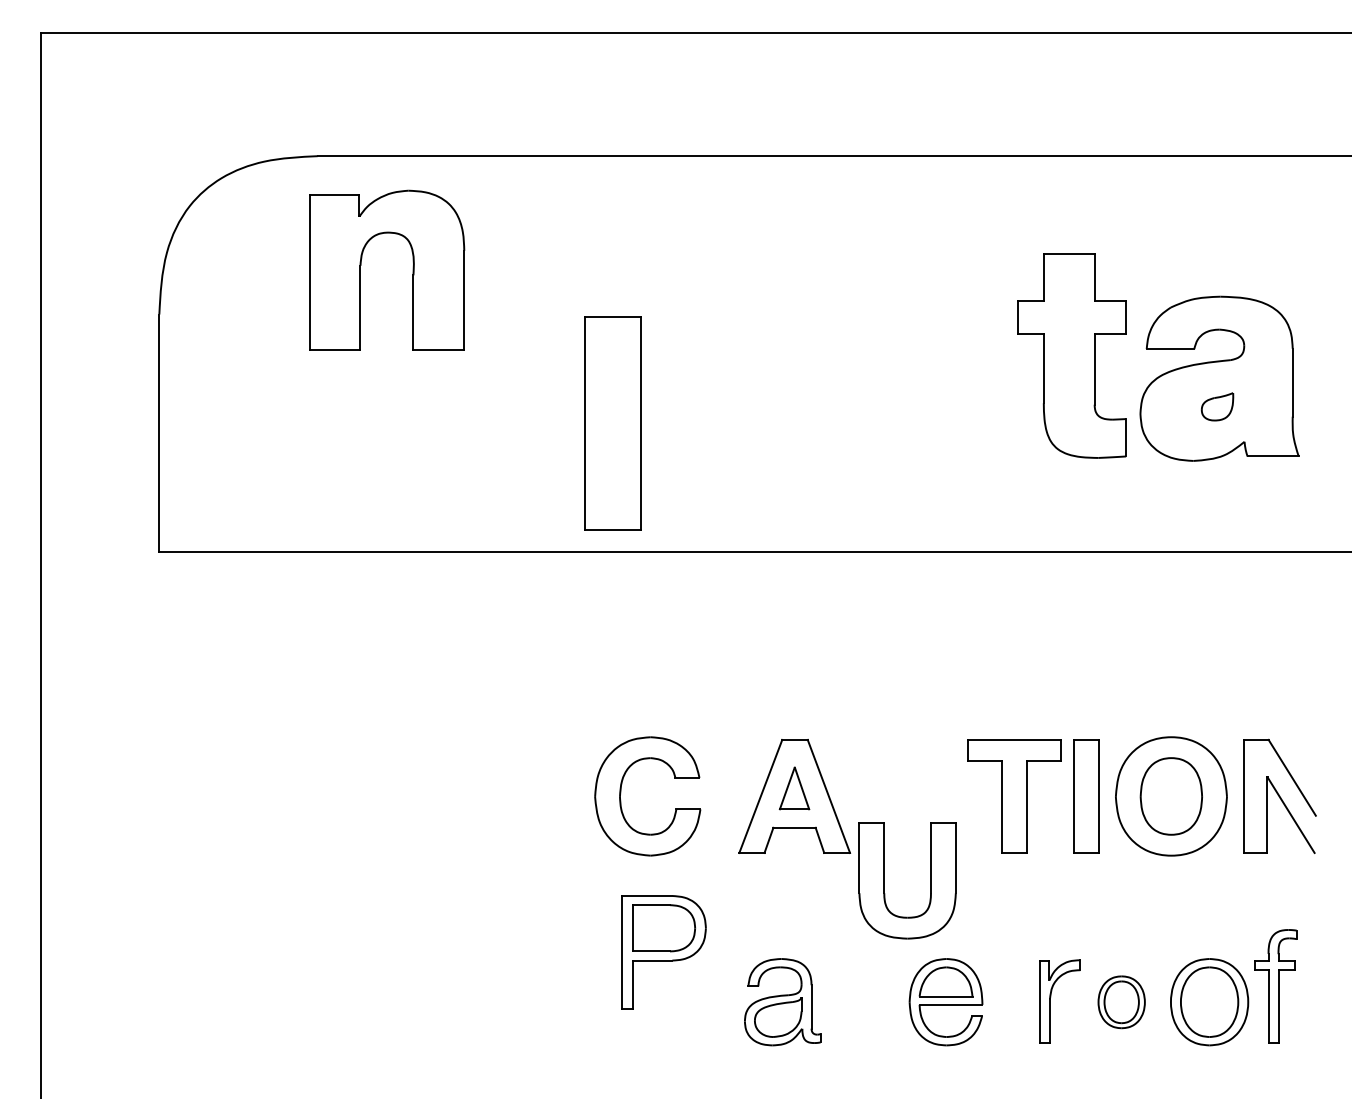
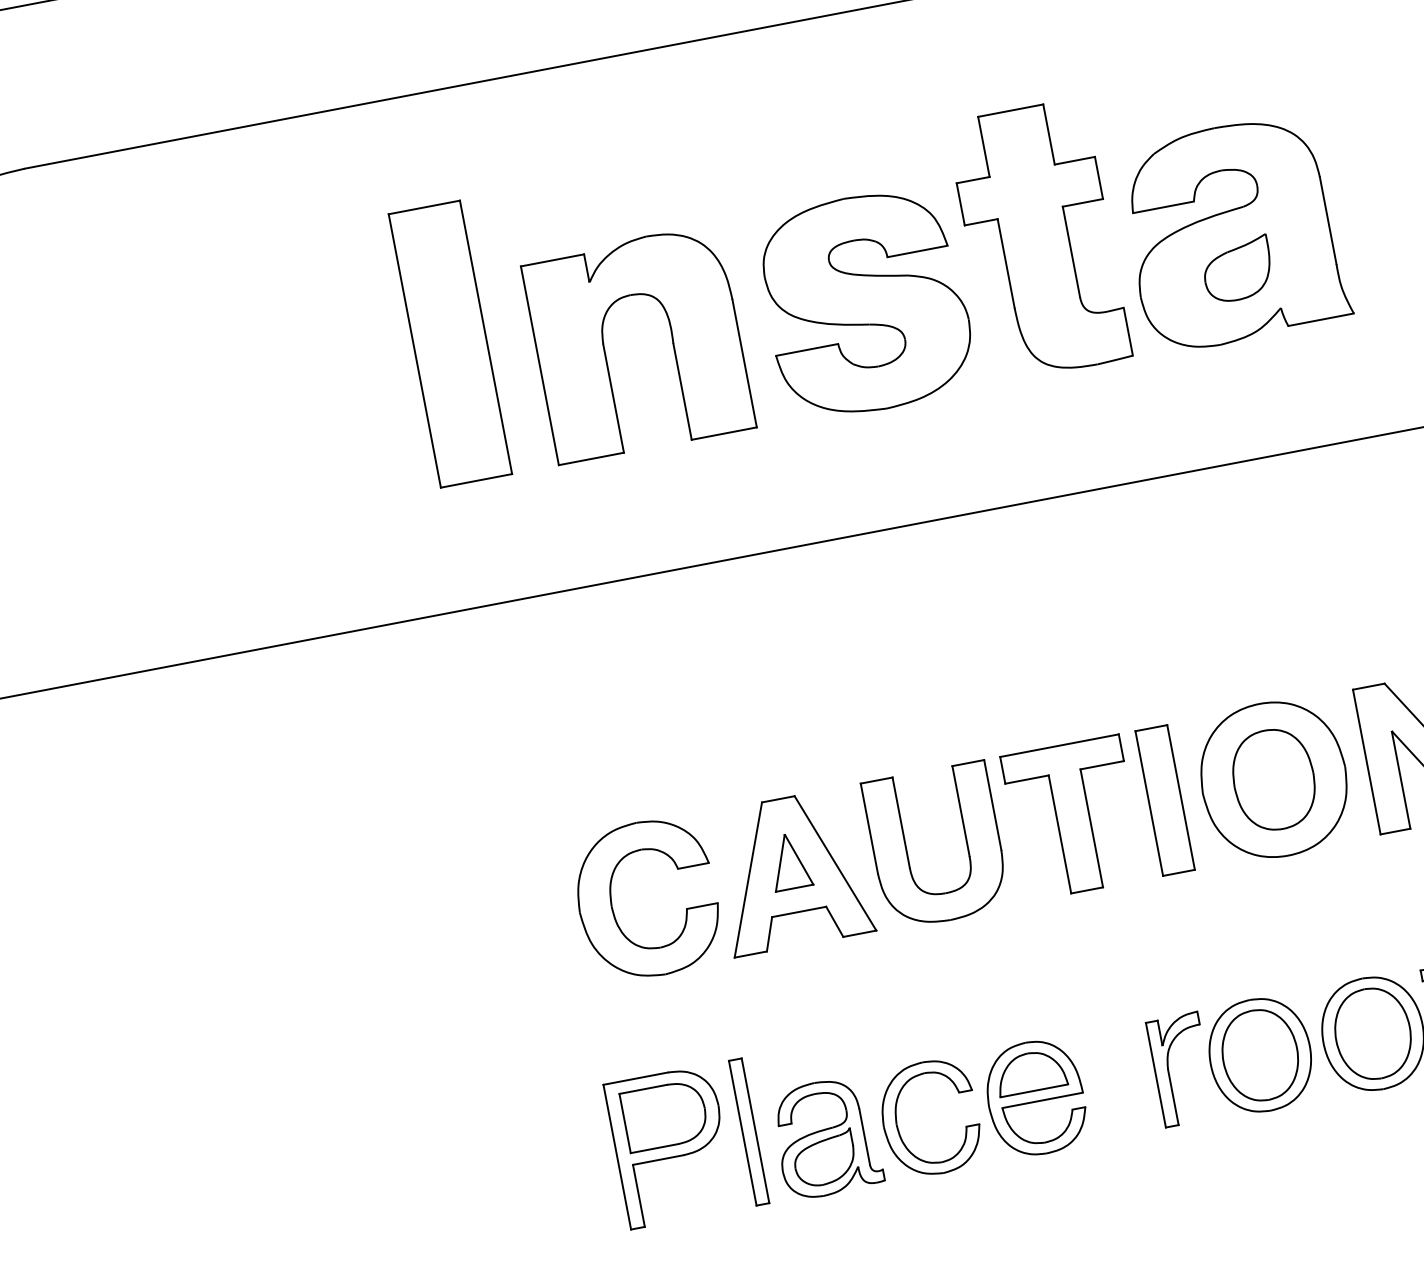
part: (412, 269) -> (670, 336), moved
part: (932, 378) -> (866, 303), added
part: (1217, 406) -> (1237, 269), size x1.67
part: (612, 423) -> (449, 344), moved
part: (621, 793) -> (612, 901), moved
part: (884, 880) -> (906, 851), moved
part: (663, 952) -> (670, 1147), moved
part: (724, 986) -> (748, 1132), added
part: (838, 1002) -> (898, 1124), added
part: (1121, 1002) -> (1260, 1055), size x1.67

